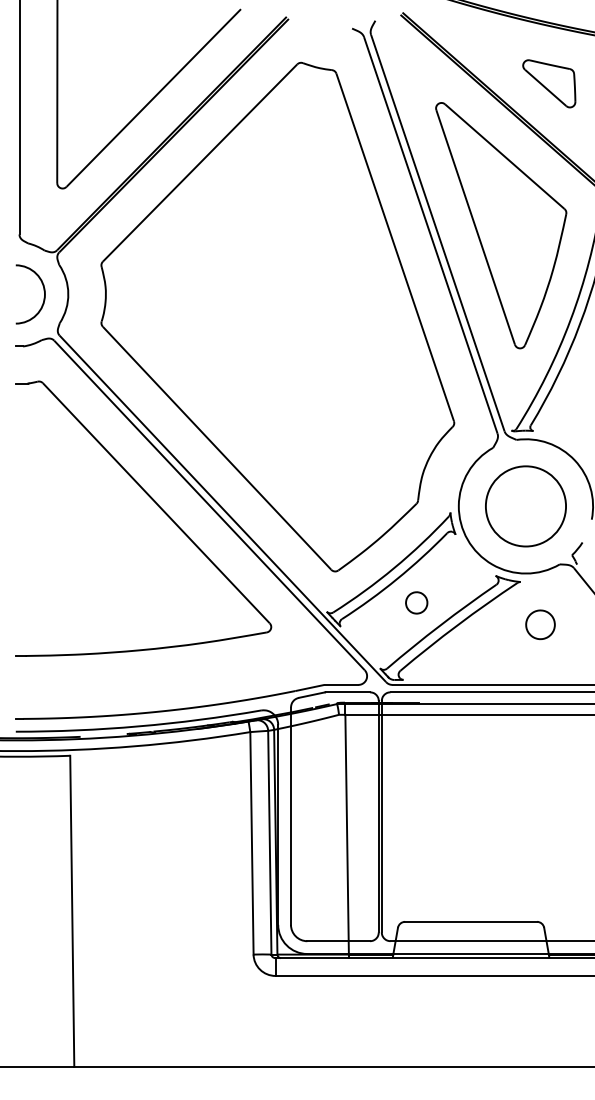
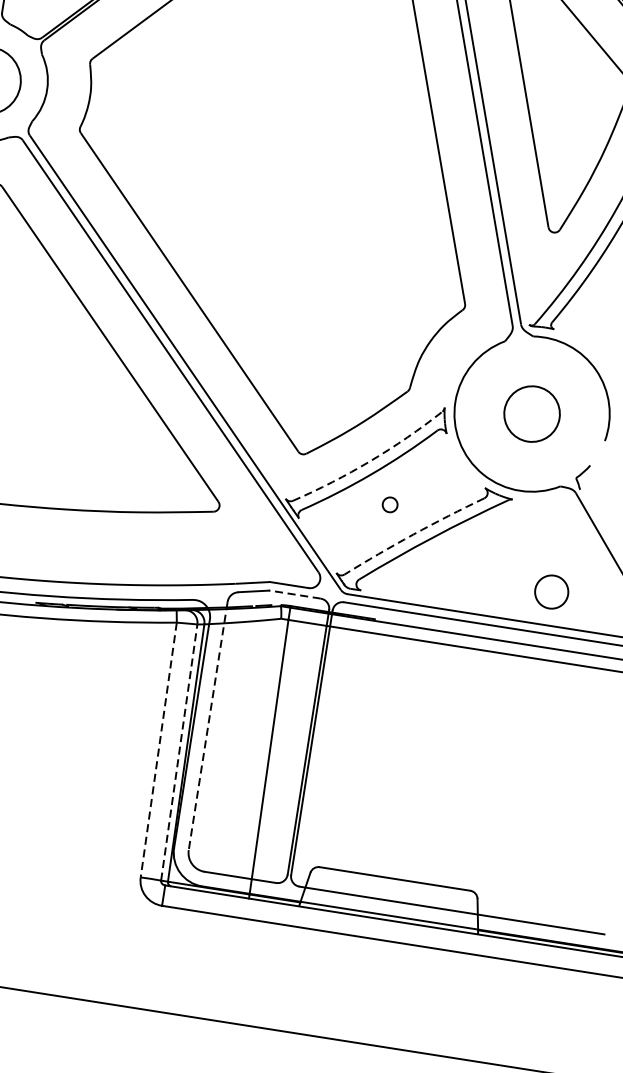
circle: (525, 506) -> (531, 414), size x0.6
arc: (394, 568) -> (370, 461), solid -> dashed
part: (416, 602) -> (389, 504), size x0.6
part: (540, 624) -> (551, 591), moved
arc: (440, 625) -> (413, 534), solid -> dashed
line: (348, 692) -> (296, 594), solid -> dashed
line: (290, 816) -> (207, 726), solid -> dashed
line: (269, 842) -> (178, 752), solid -> dashed
line: (251, 843) -> (158, 750), solid -> dashed

